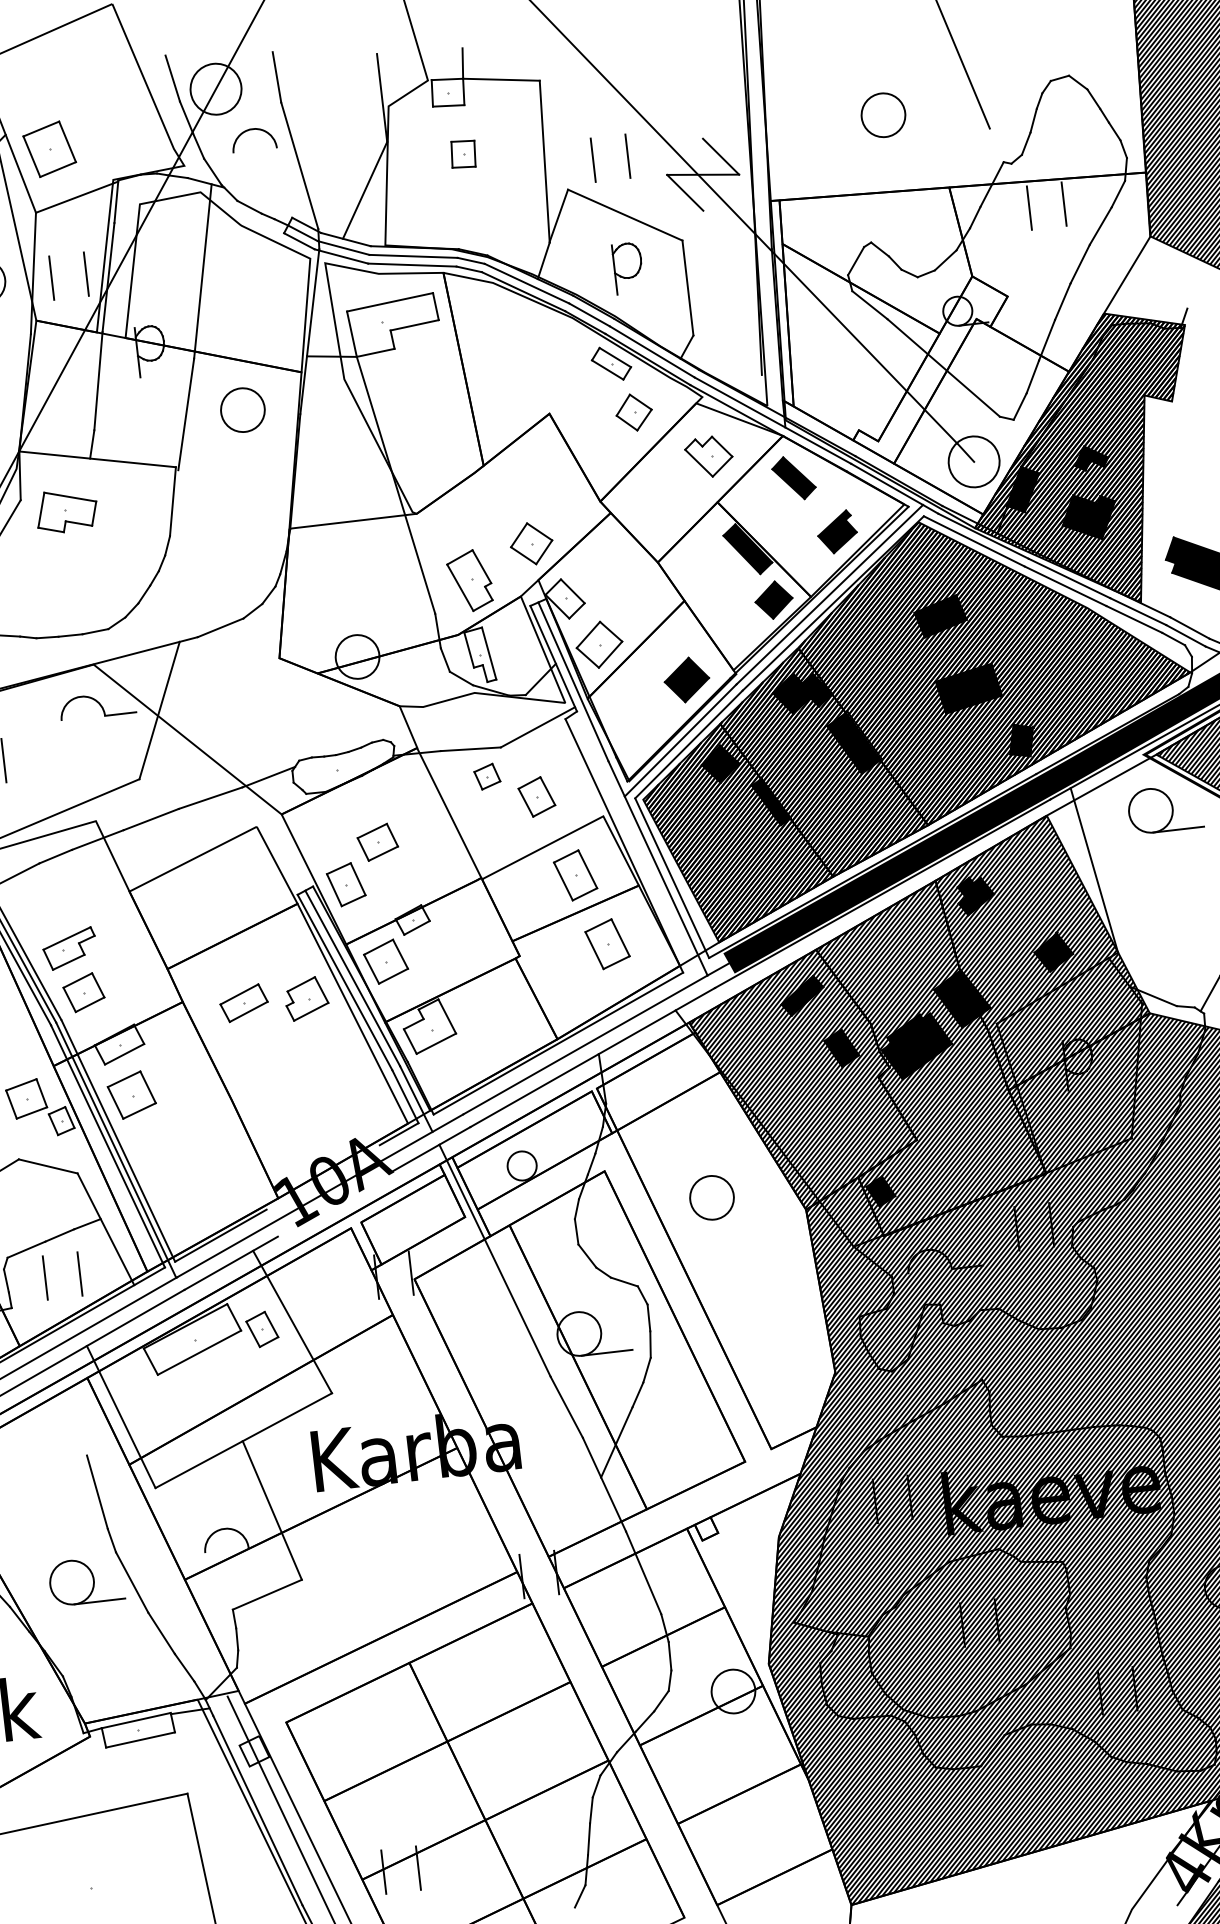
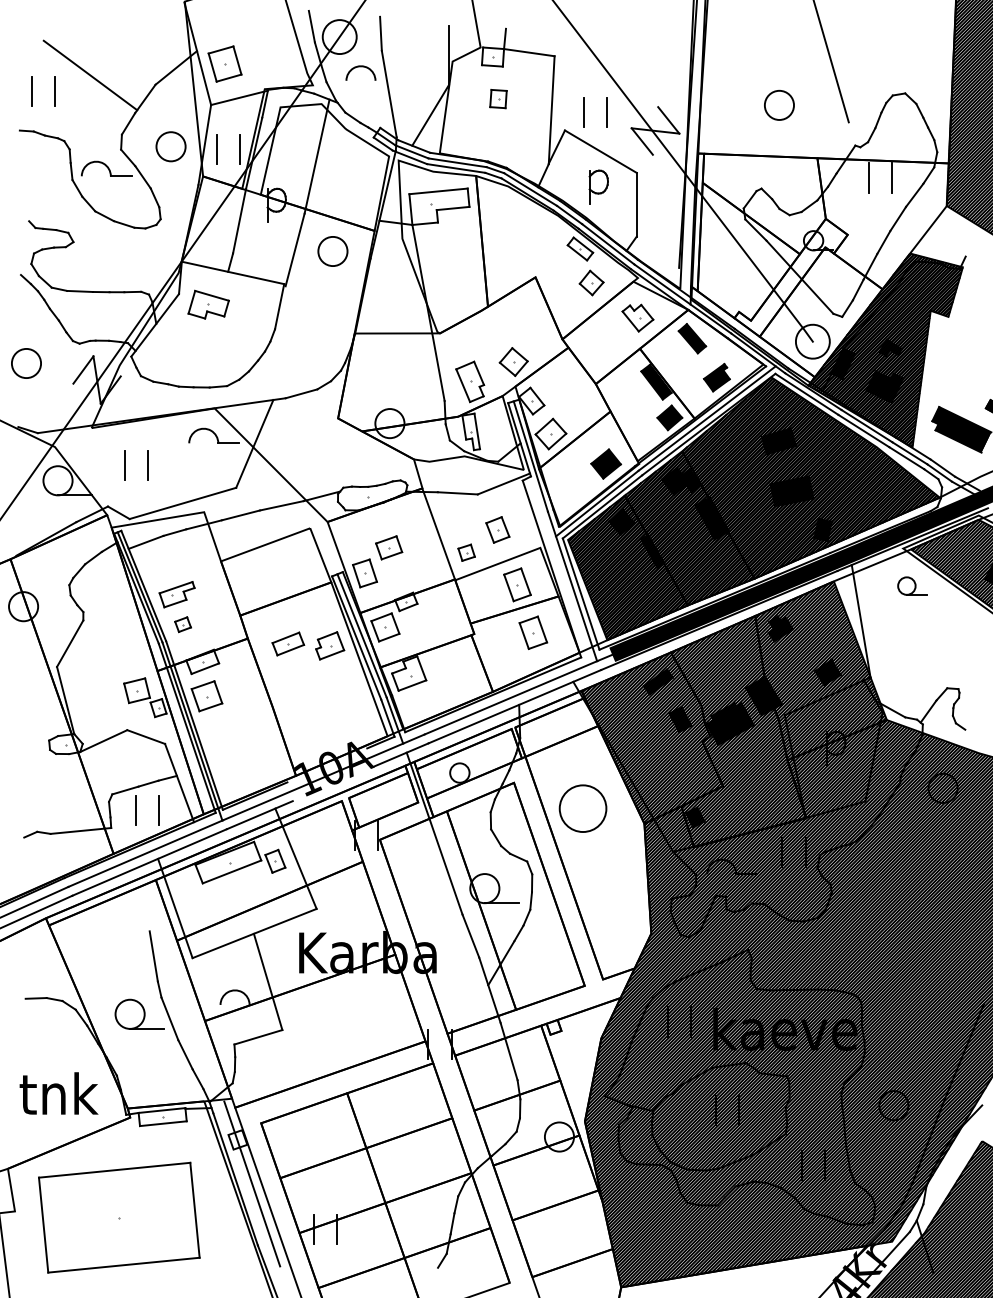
part: (487, 776) -> (466, 552), moved
part: (1164, 808) -> (912, 585), size x0.6
part: (82, 992) -> (182, 624), size x0.6
circle: (711, 1197) -> (582, 808), size x1.6

